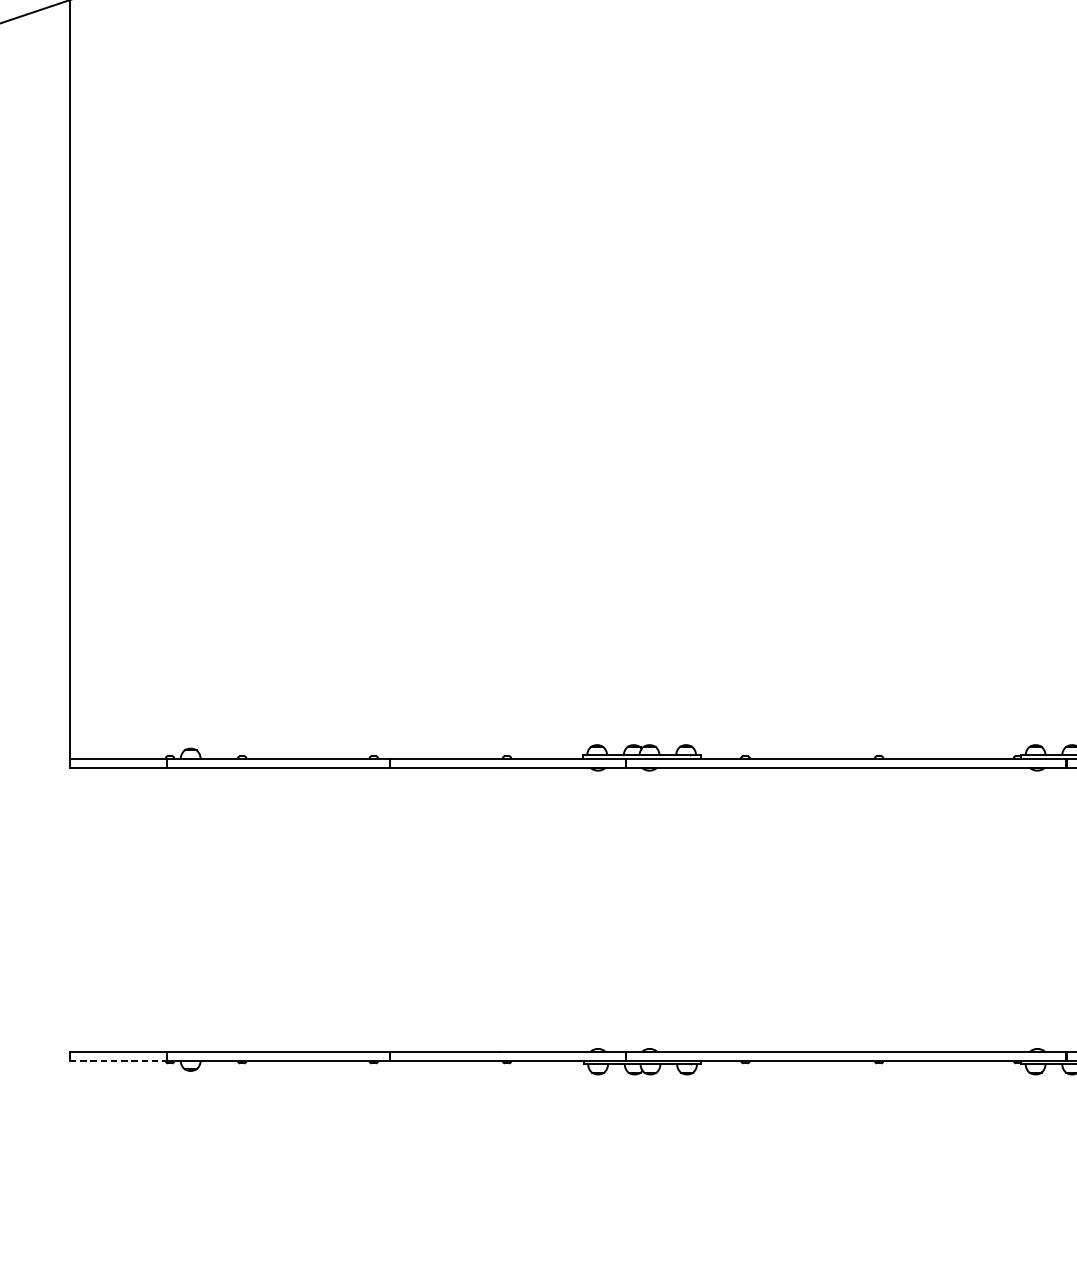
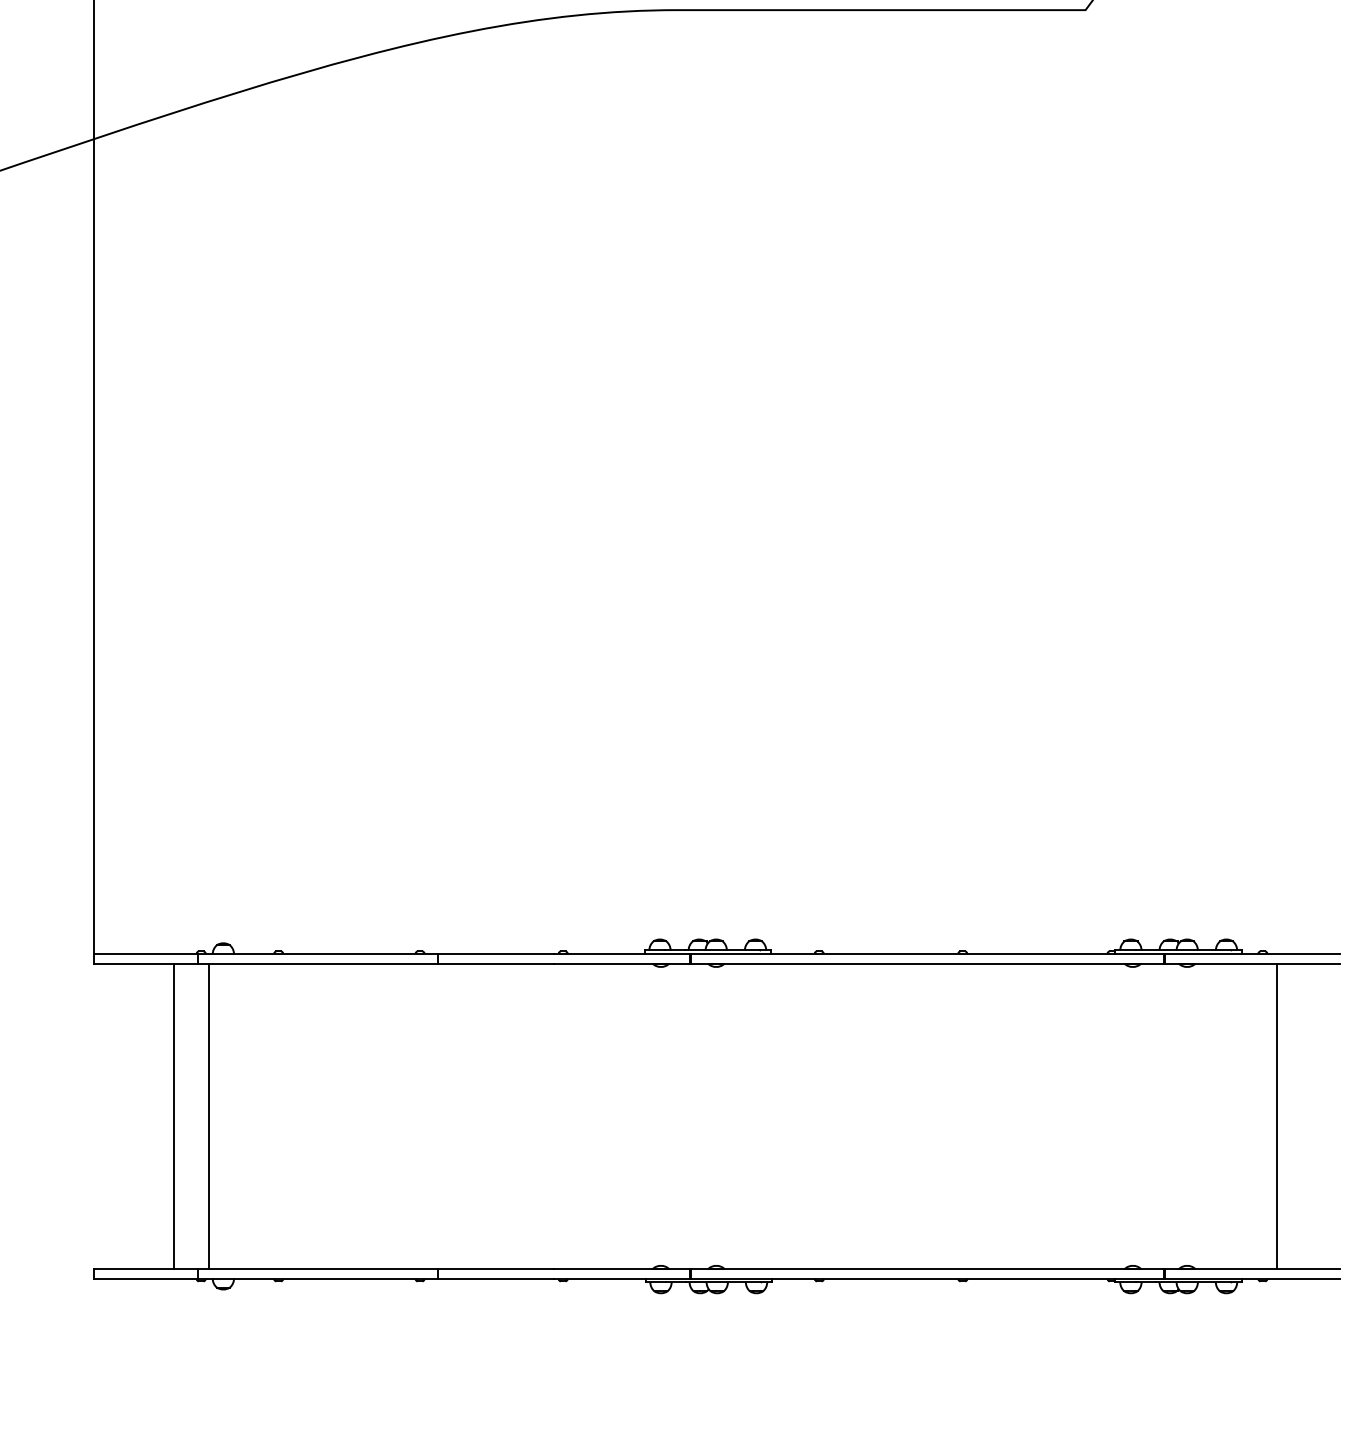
line: (145, 909) -> (174, 1116), added
line: (176, 909) -> (208, 1116), added
line: (118, 1060) -> (145, 1278), dashed -> solid

